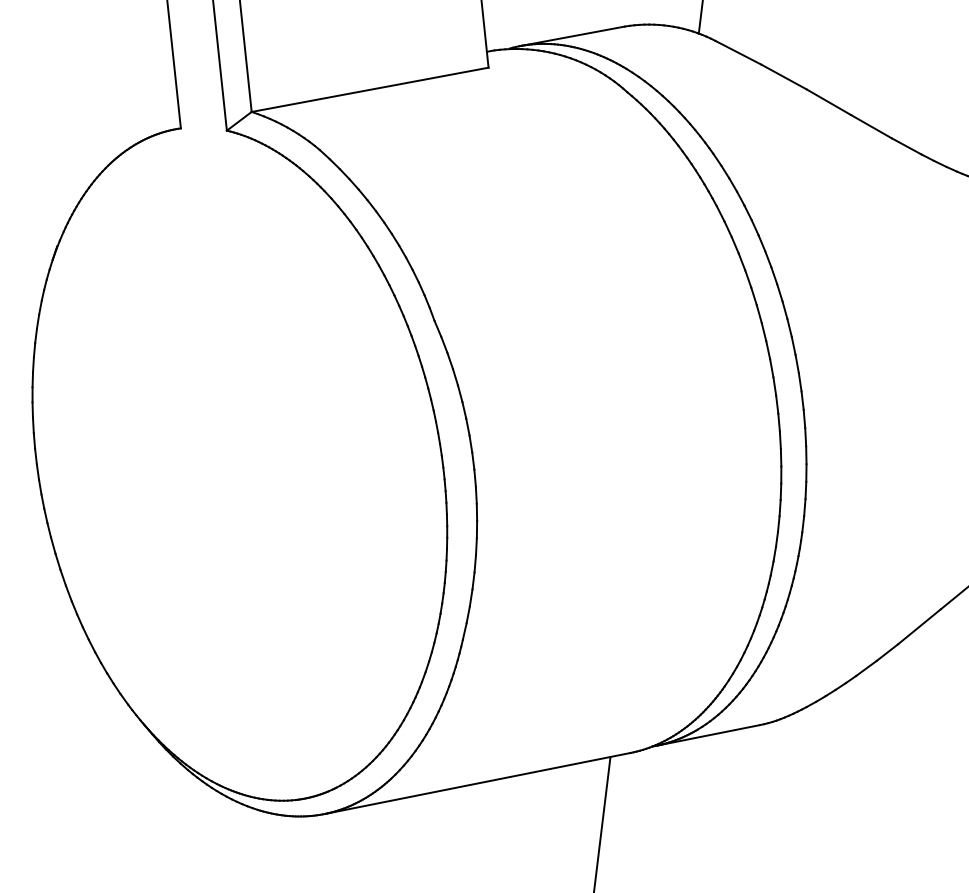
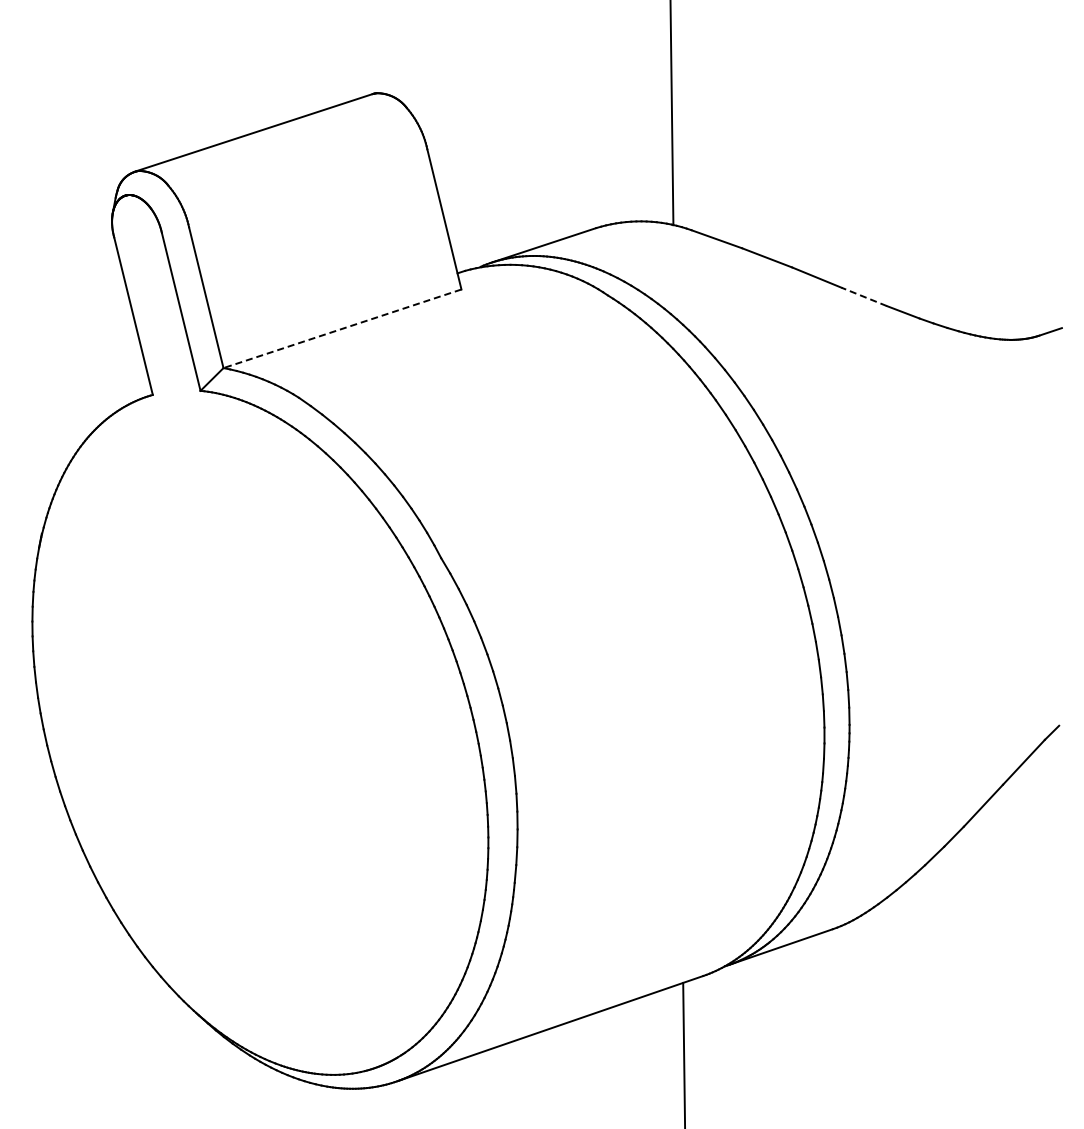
line: (370, 89) -> (342, 328), solid -> dashed
line: (870, 126) -> (863, 296), solid -> dashed

